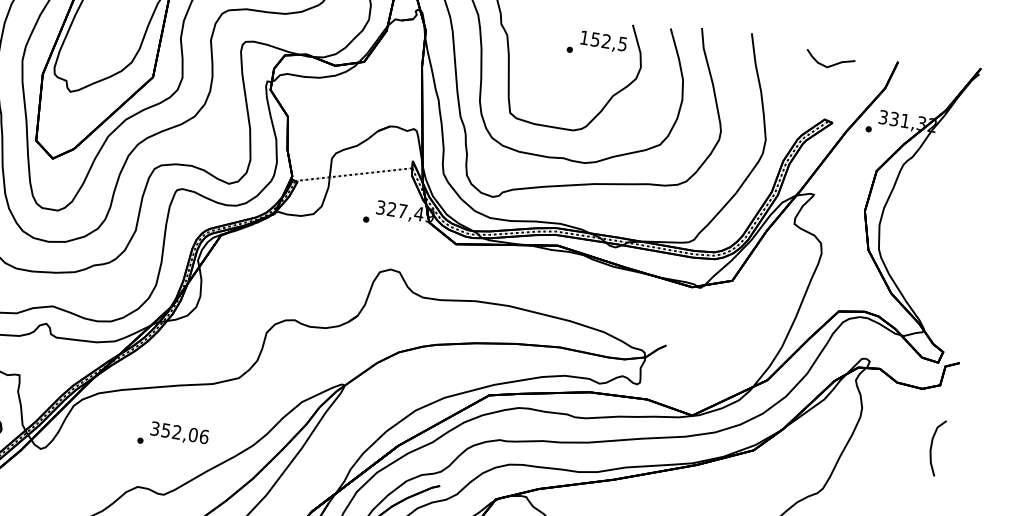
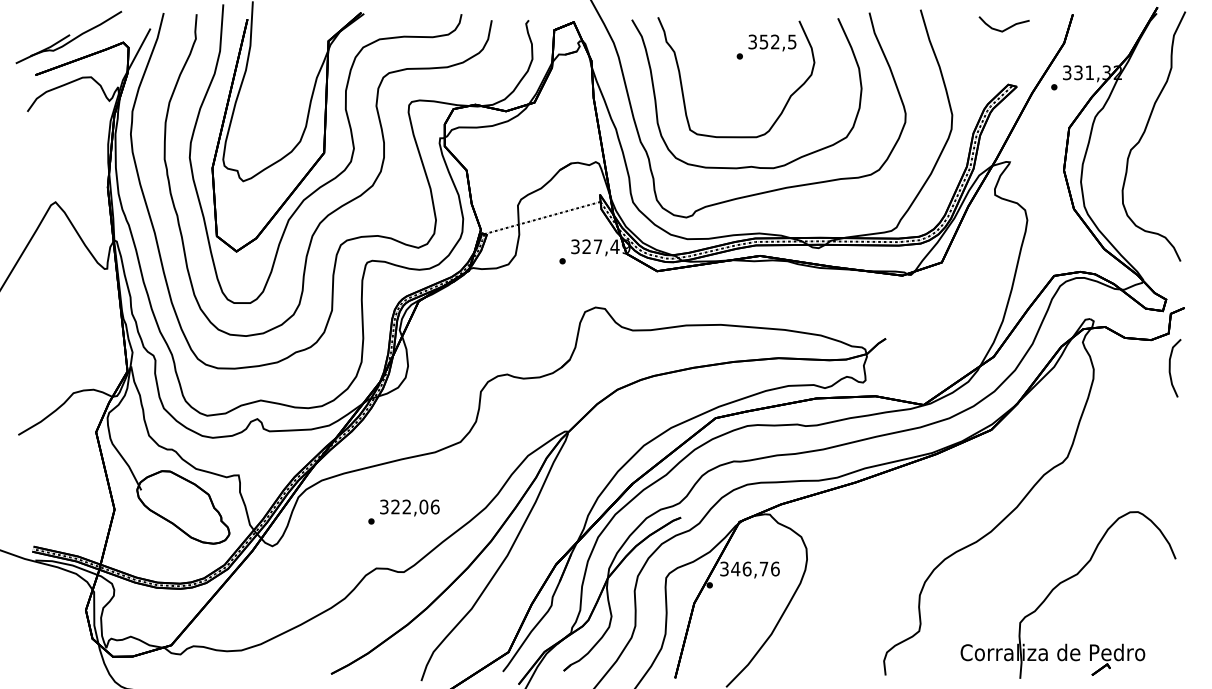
text: (584, 37) -> (752, 41), 152,5 -> 352,5
curve: (949, 187) -> (1145, 132), added
text: (166, 430) -> (395, 506), 352,06 -> 322,06
curve: (931, 447) -> (1170, 368), moved

